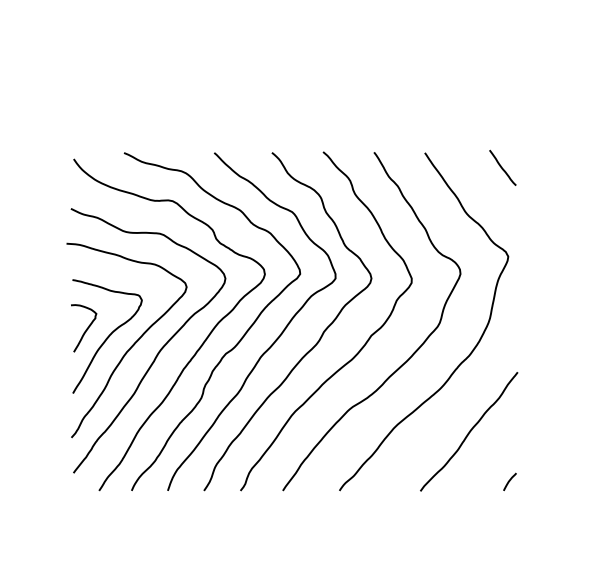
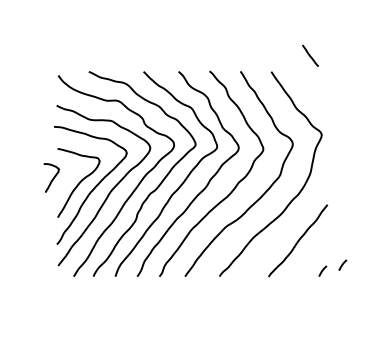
line: (502, 167) -> (310, 55), moved
curve: (85, 328) -> (52, 178), moved
curve: (542, 470) -> (342, 264), added

